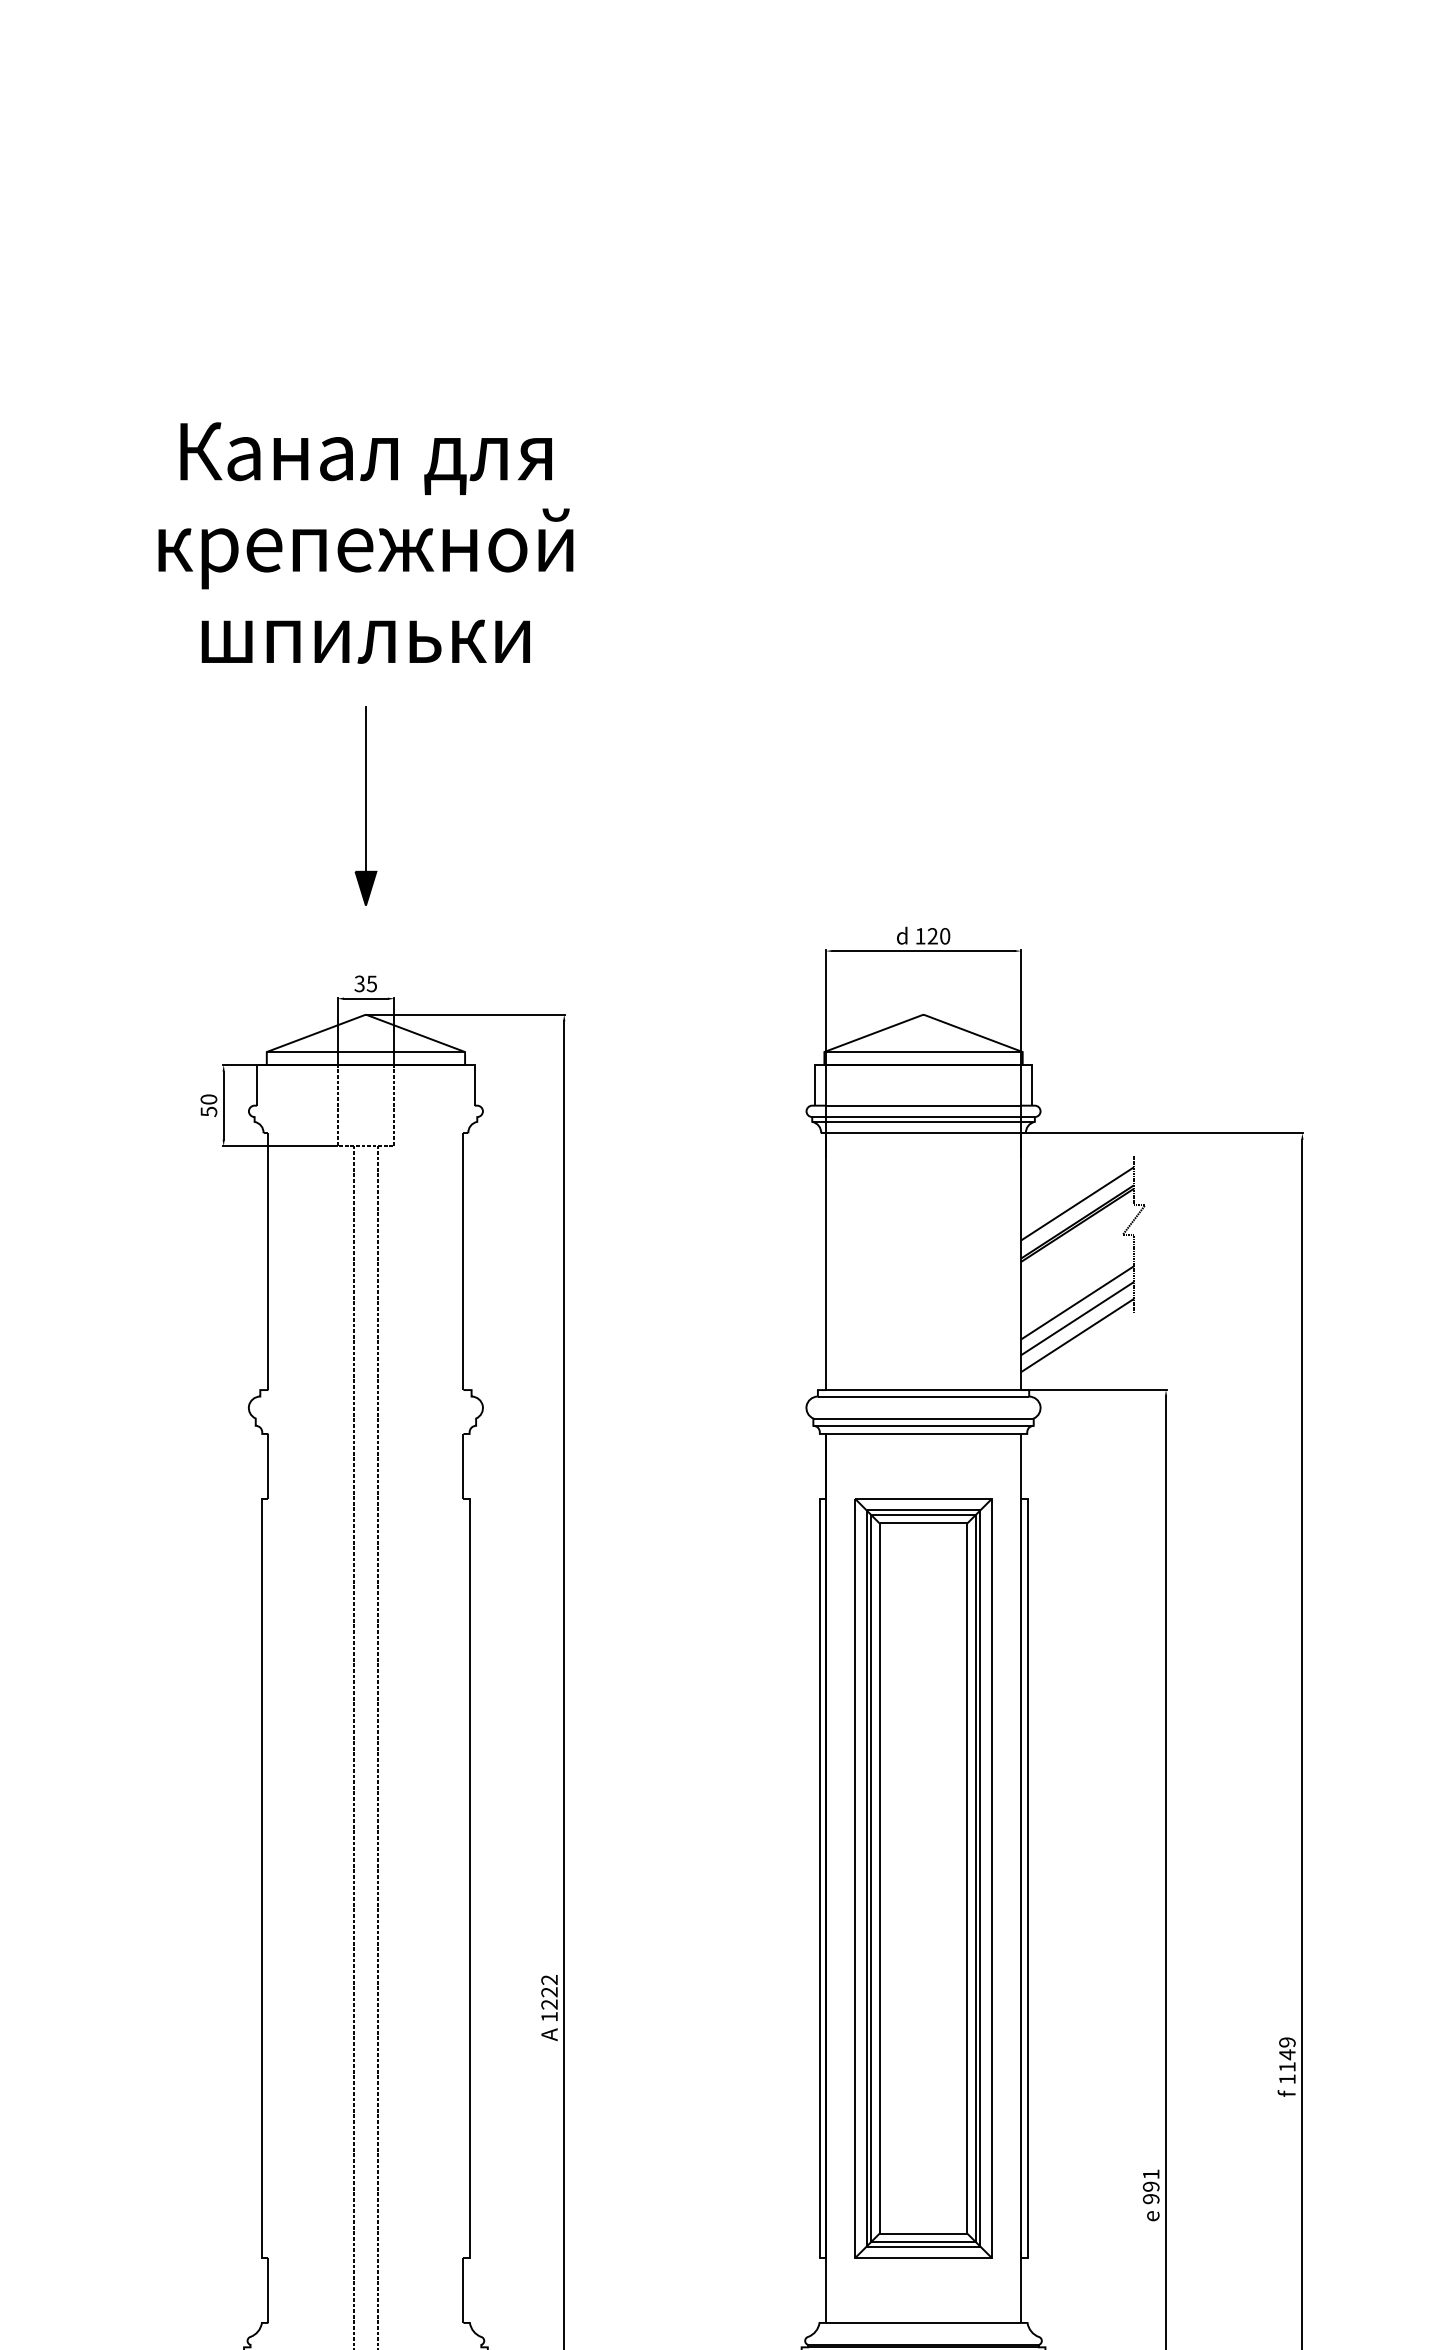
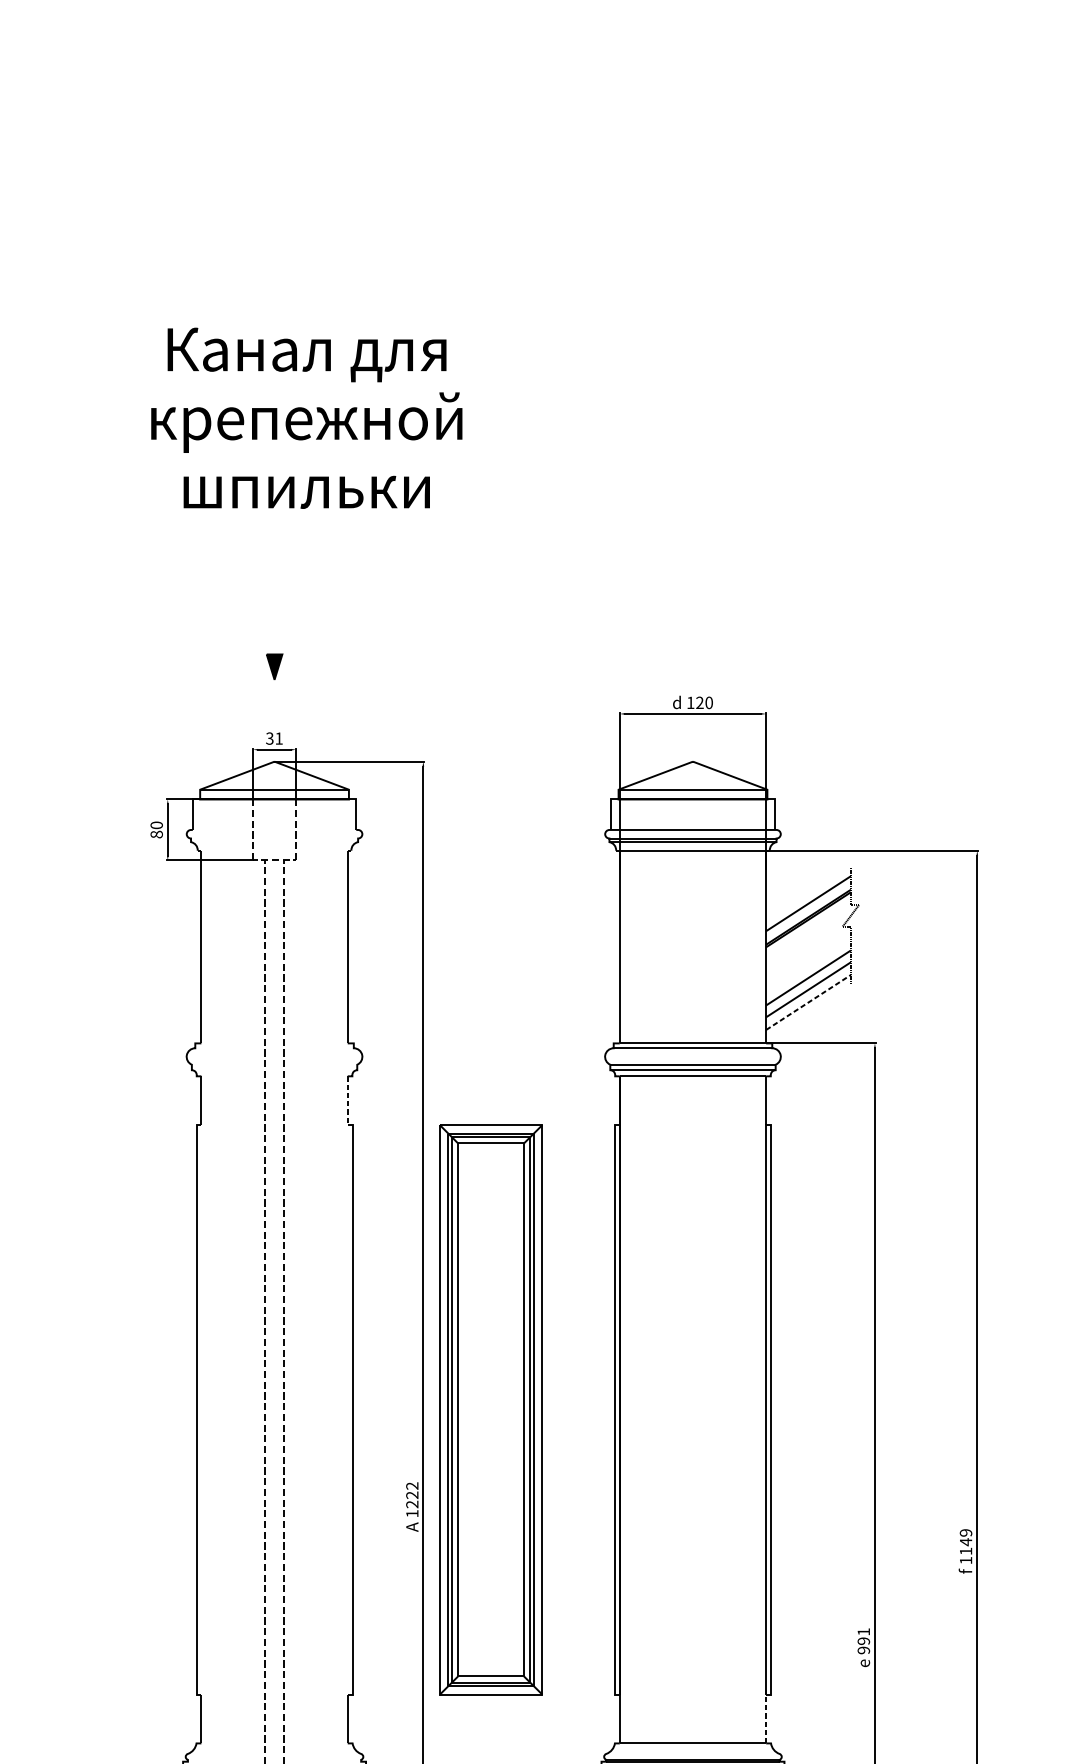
text: (365, 542) -> (306, 417), moved
line: (365, 788) -> (274, 591), removed
text: (371, 983) -> (278, 738), 35 -> 31
text: (208, 1111) -> (156, 834), 50 -> 80
line: (1077, 1335) -> (808, 1002), solid -> dashed
line: (463, 1466) -> (347, 1100), solid -> dashed
part: (923, 1878) -> (491, 1409), moved
line: (1021, 2287) -> (766, 1716), solid -> dashed

